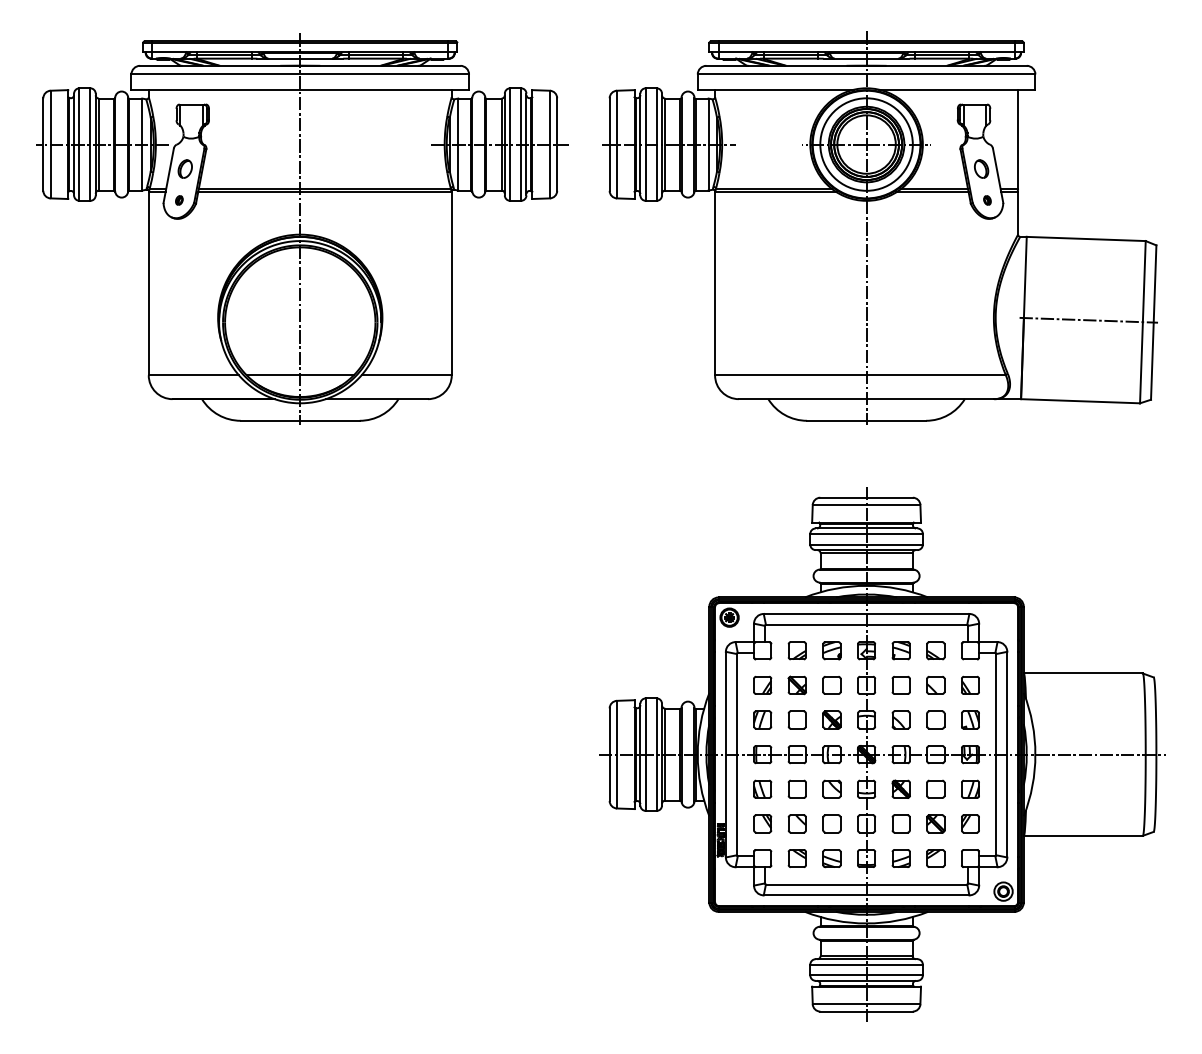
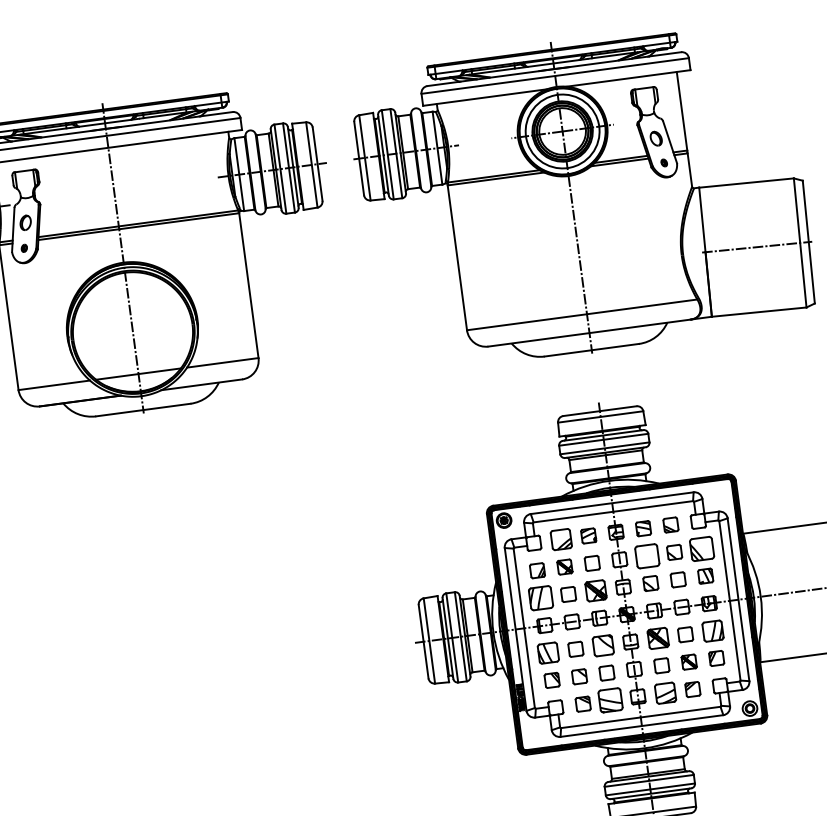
part: (796, 650) -> (560, 539), size x1.4
part: (900, 684) -> (646, 555), size x1.6
part: (970, 684) -> (701, 548), size x1.6
part: (762, 719) -> (540, 597), size x1.6
part: (831, 719) -> (595, 590), size x1.4
part: (762, 788) -> (548, 652), size x1.4
part: (831, 788) -> (602, 645), size x1.4
part: (900, 788) -> (657, 637), size x1.4
part: (970, 788) -> (712, 630), size x1.4
part: (831, 858) -> (610, 700), size x1.6
part: (900, 858) -> (664, 693), size x1.4

